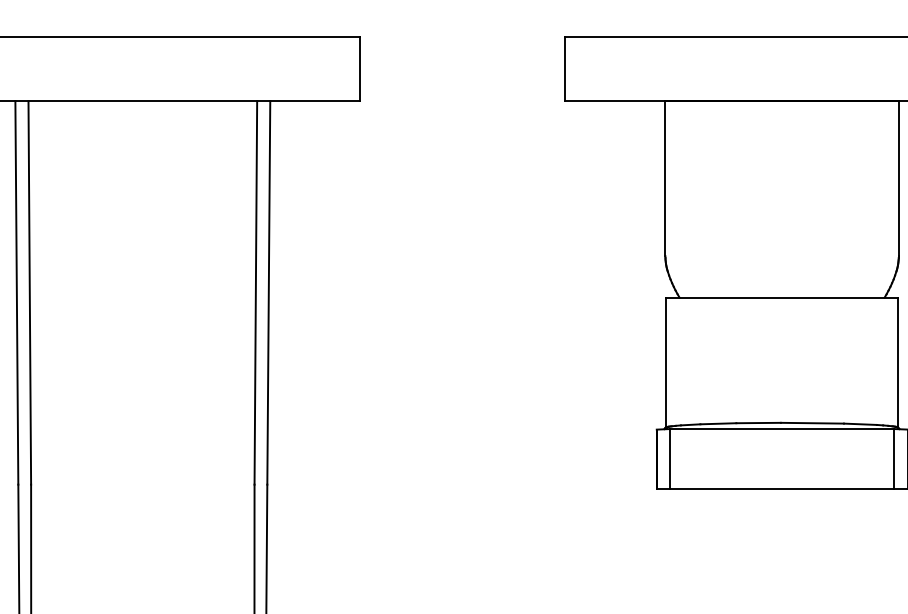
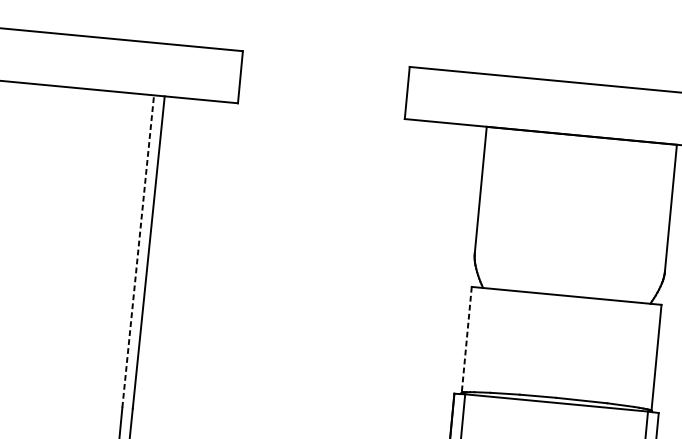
line: (255, 292) -> (137, 251), solid -> dashed
line: (665, 363) -> (466, 340), solid -> dashed

